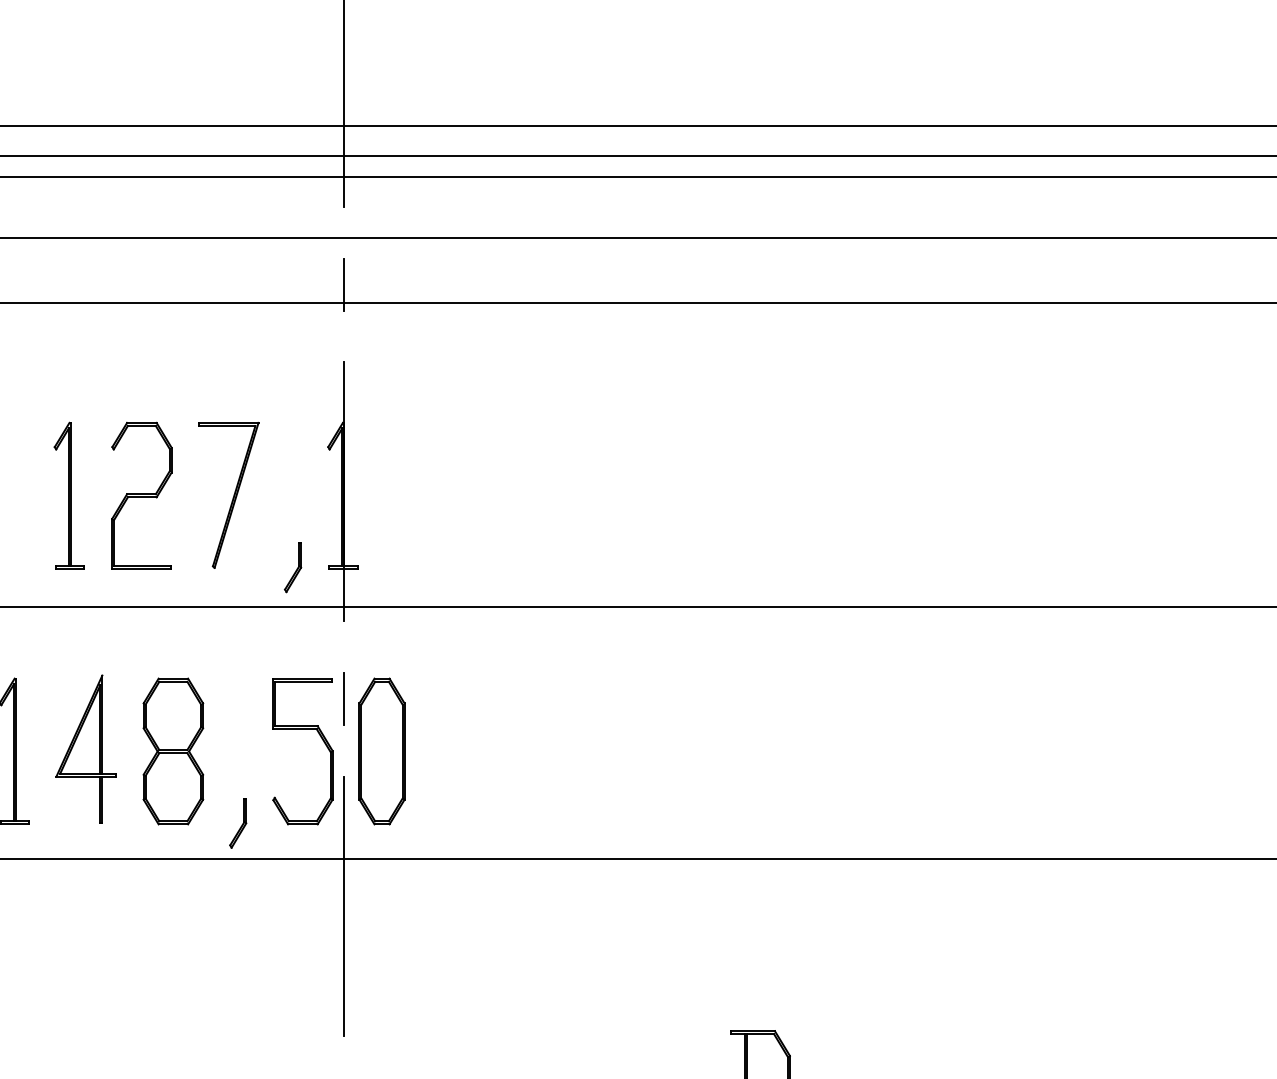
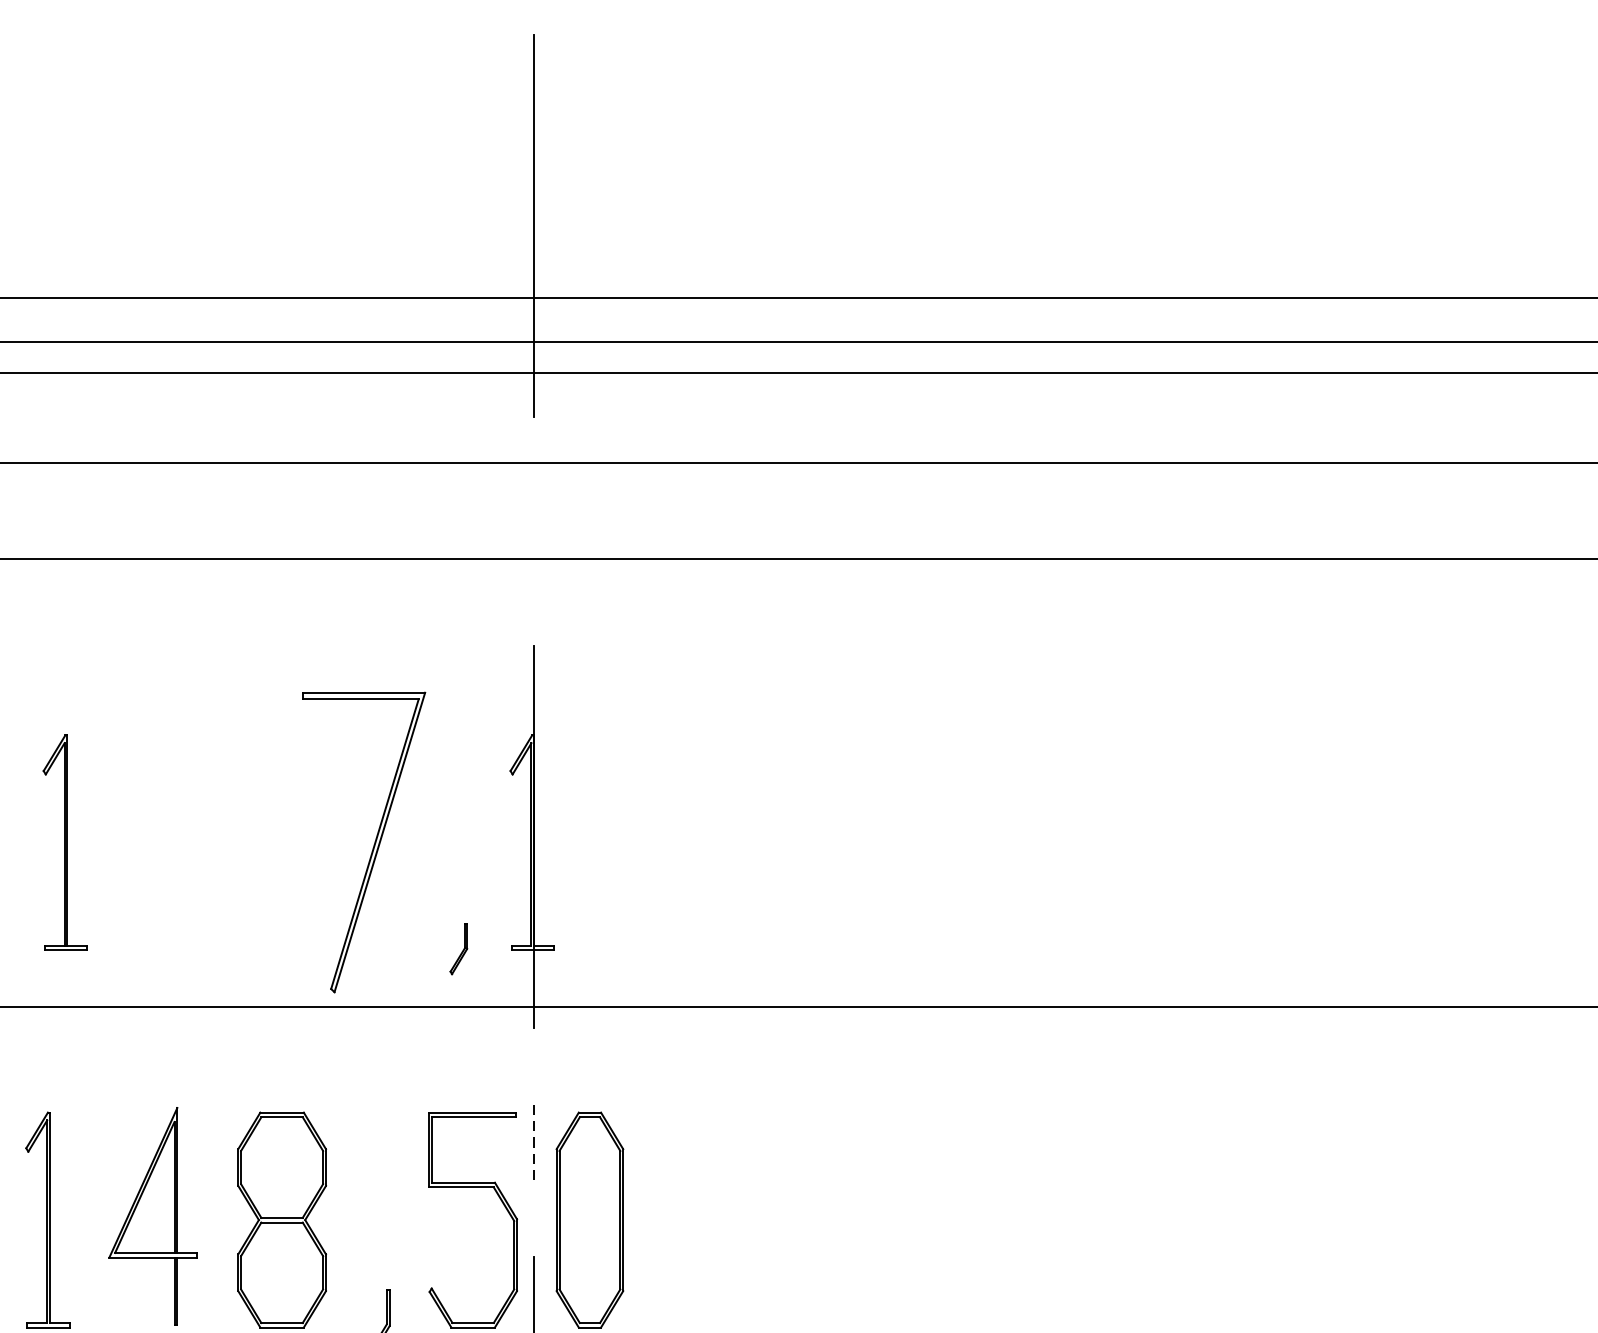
line: (344, 284) -> (534, 531), removed
part: (228, 494) -> (363, 840), size x1.4
part: (68, 495) -> (63, 842), moved
part: (141, 495) -> (235, 842), removed
part: (293, 567) -> (459, 948), size x0.7
line: (344, 699) -> (534, 1143), solid -> dashed

